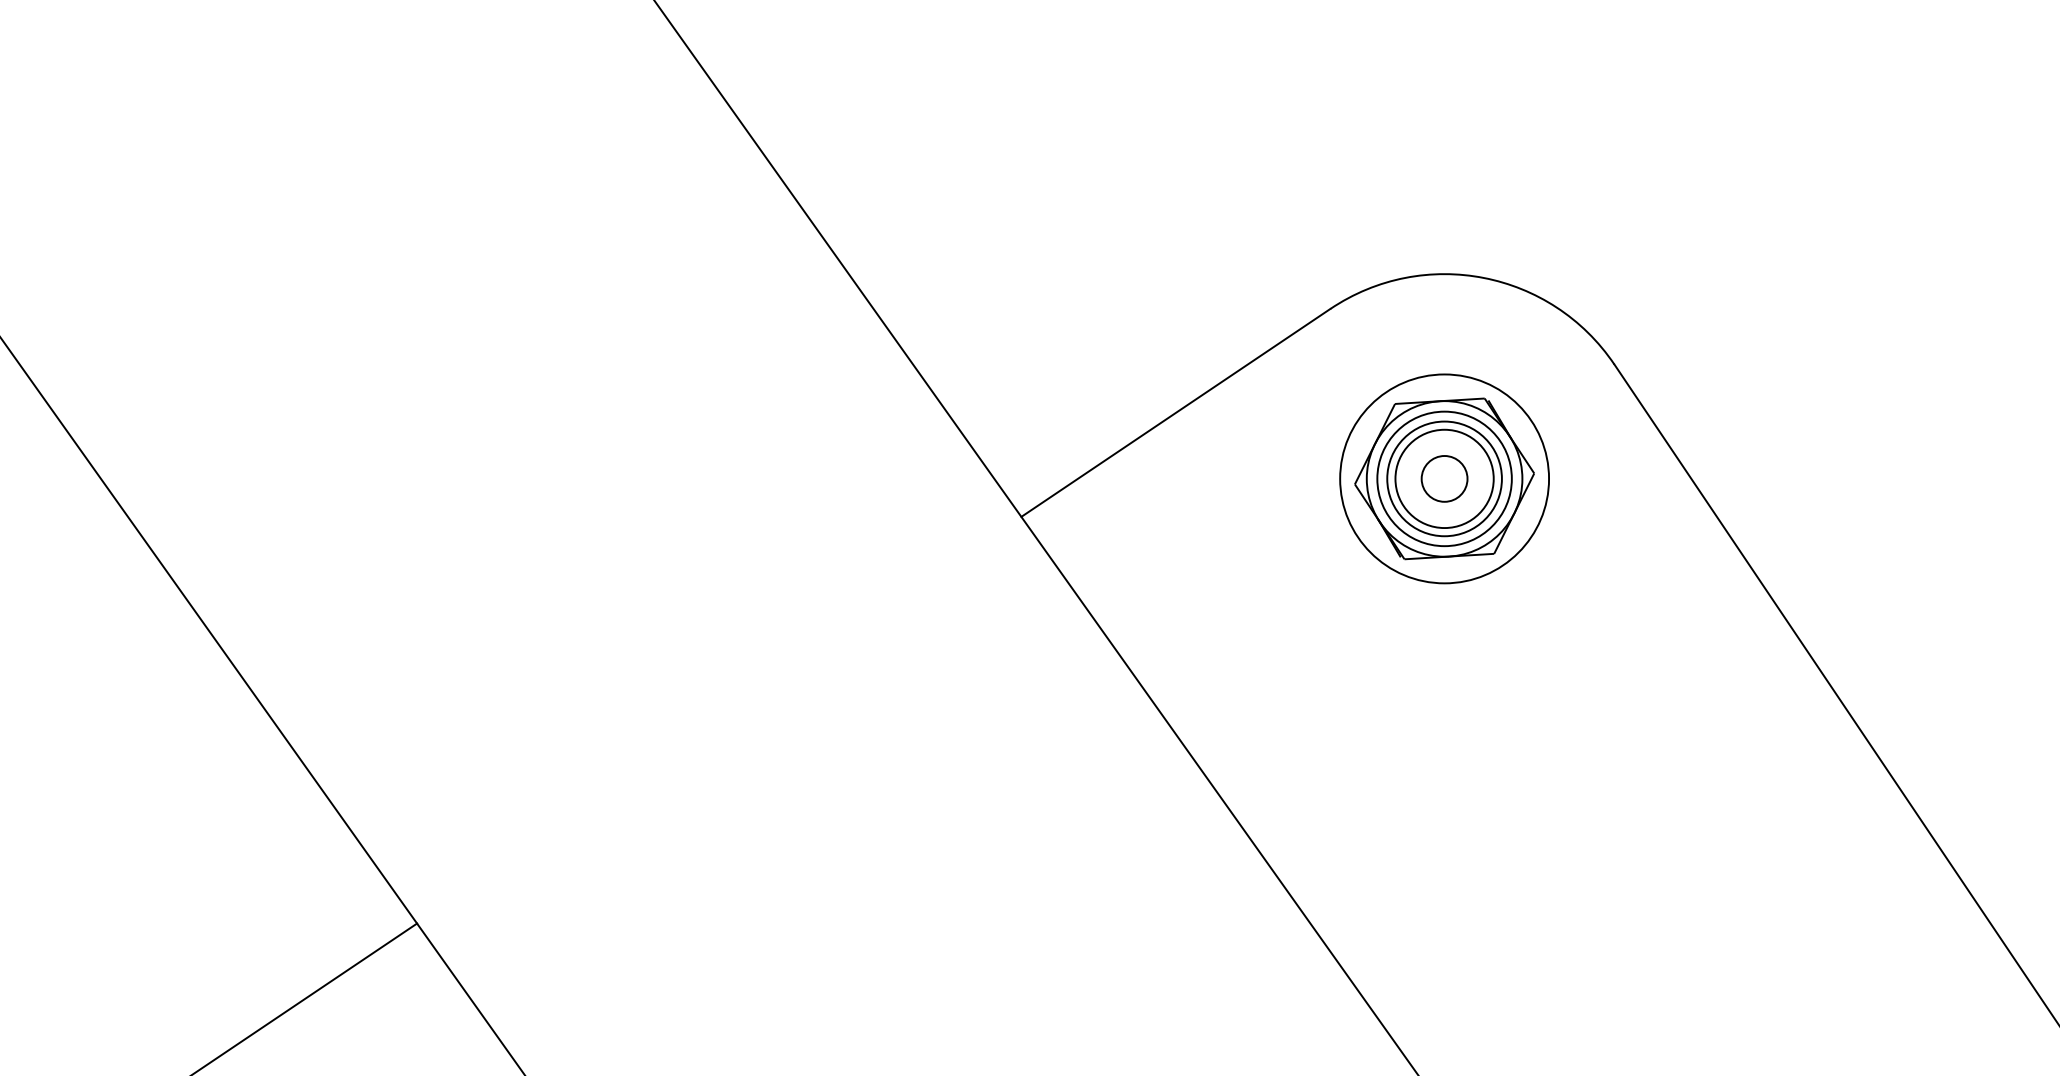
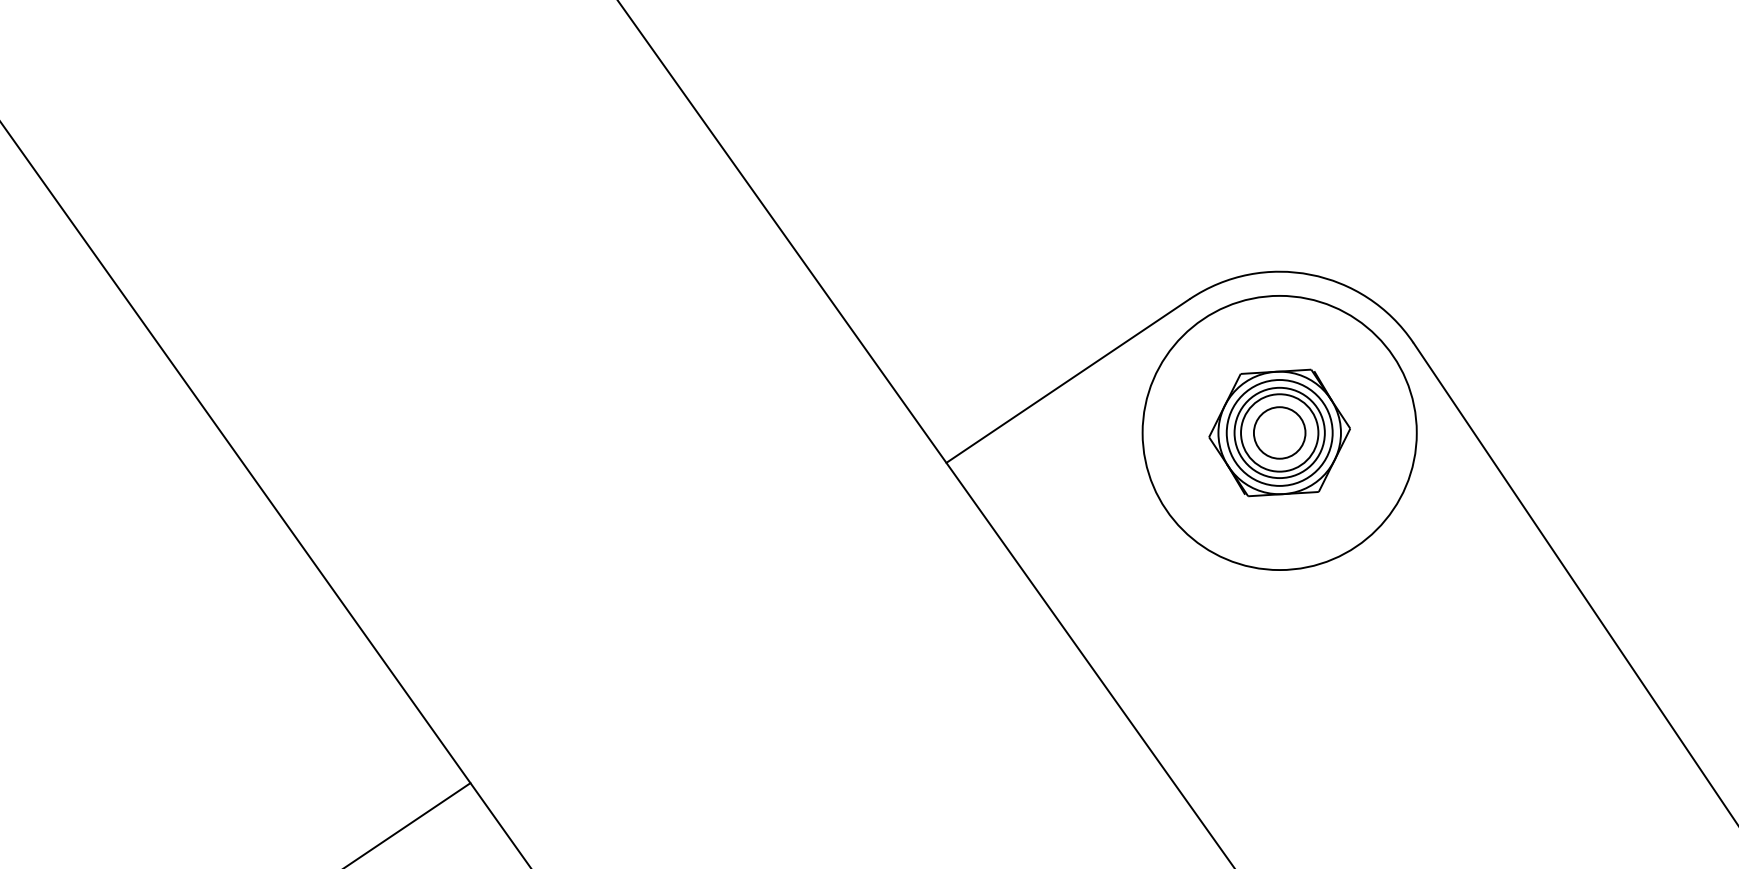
circle: (1444, 478) -> (1279, 432), size x1.43
circle: (1444, 478) -> (1279, 432), size x1.67

